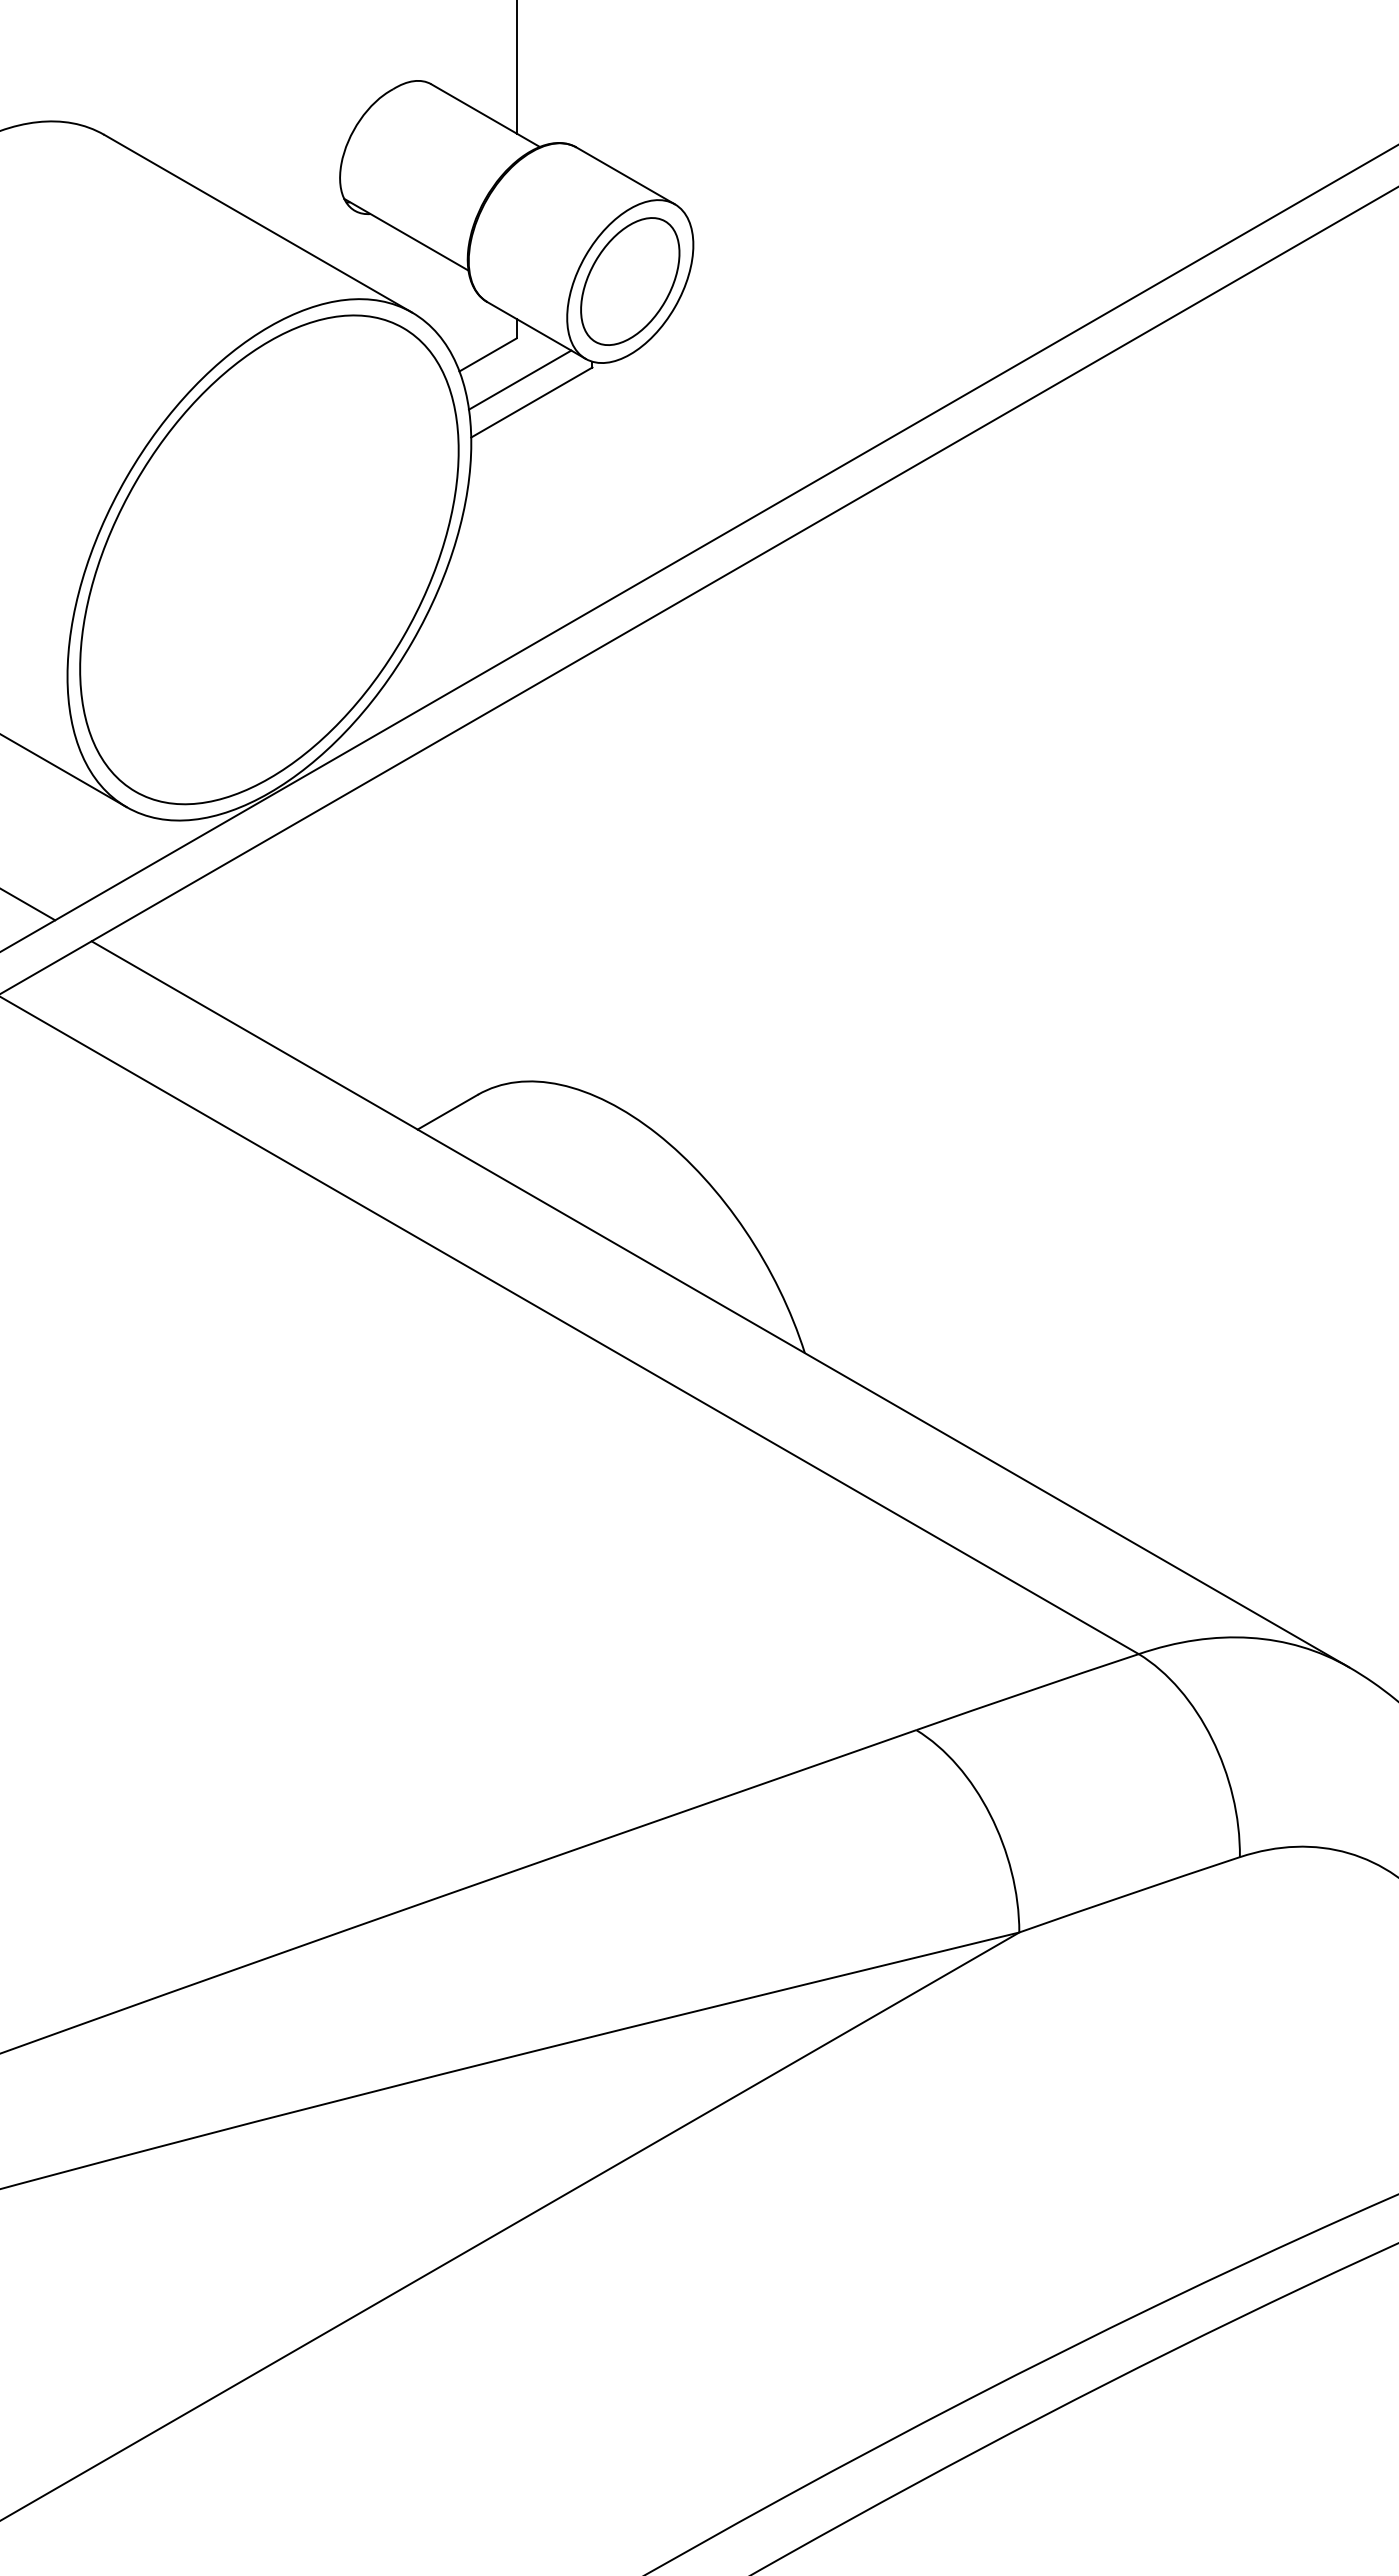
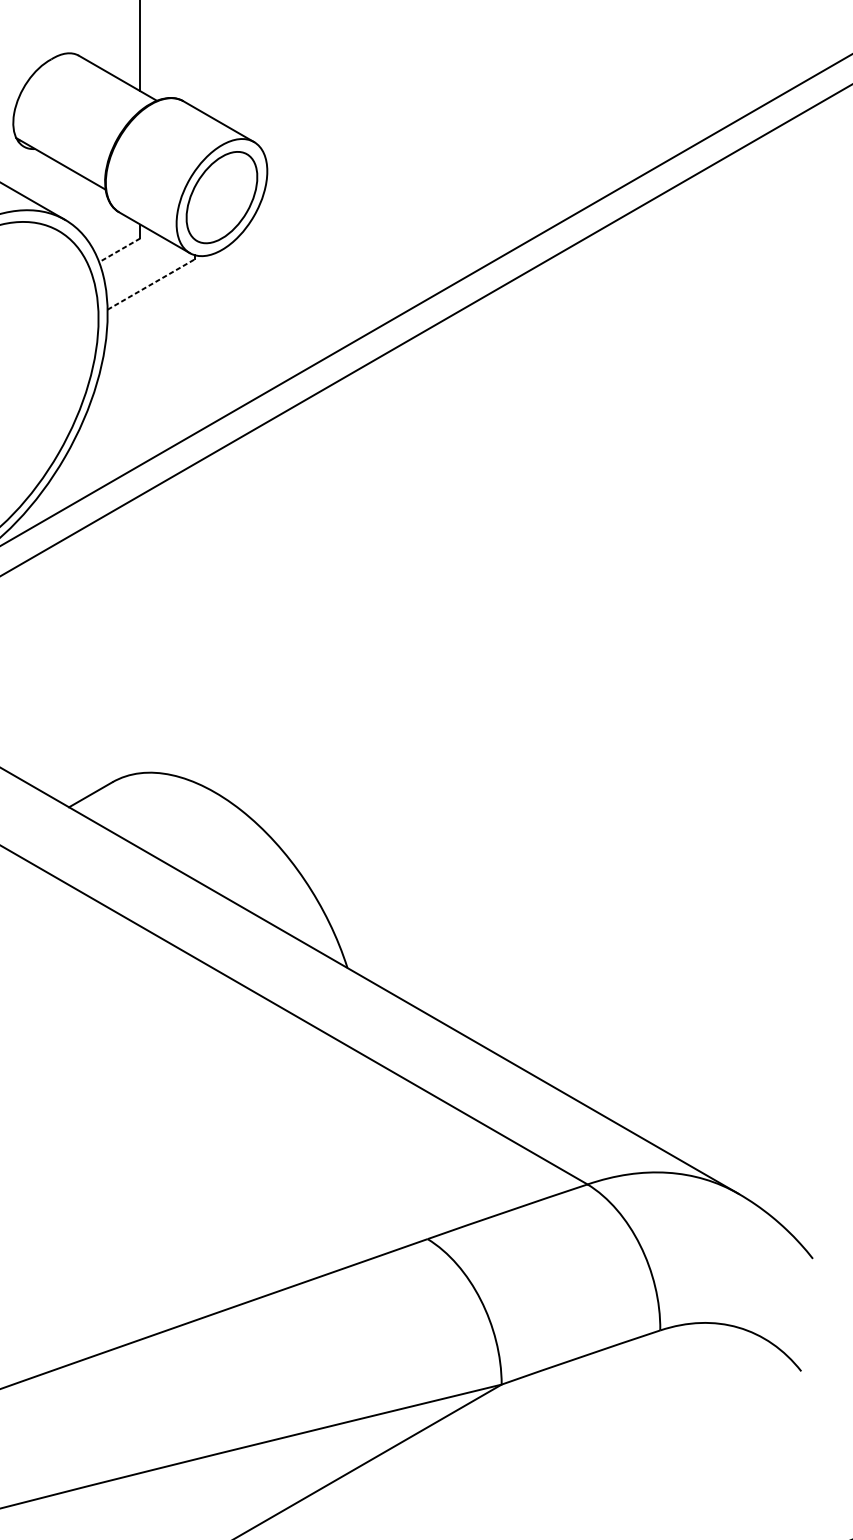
line: (487, 355) -> (119, 250), solid -> dashed
line: (520, 379) -> (143, 268), removed
line: (531, 402) -> (150, 284), solid -> dashed

